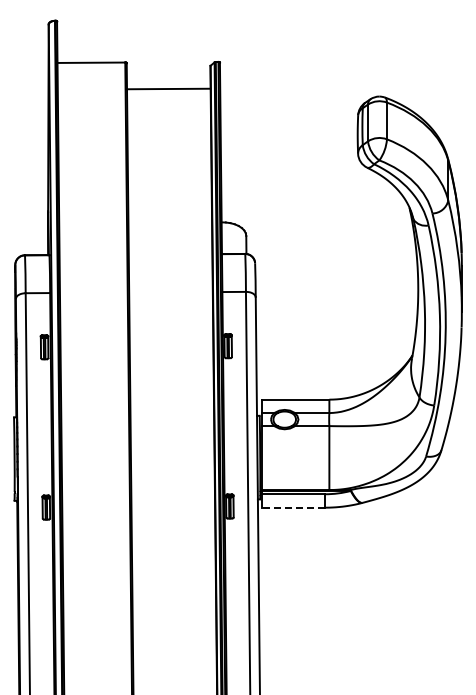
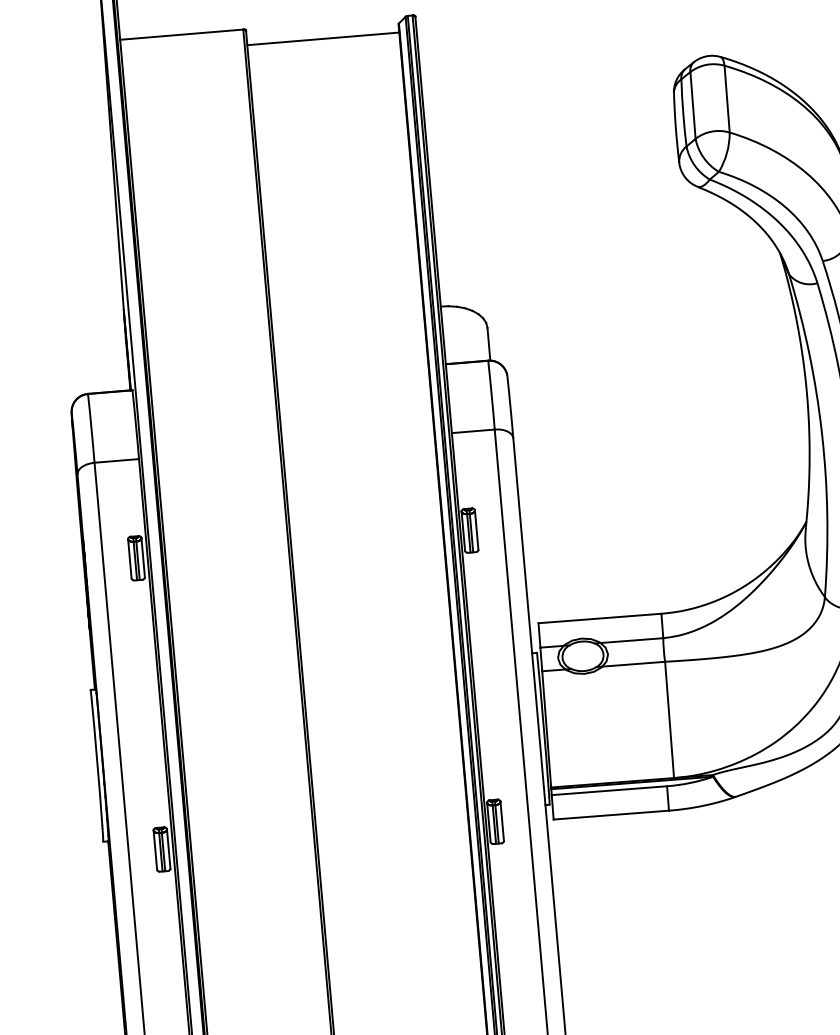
line: (168, 88) -> (322, 37), moved
line: (293, 507) -> (611, 814), dashed -> solid

